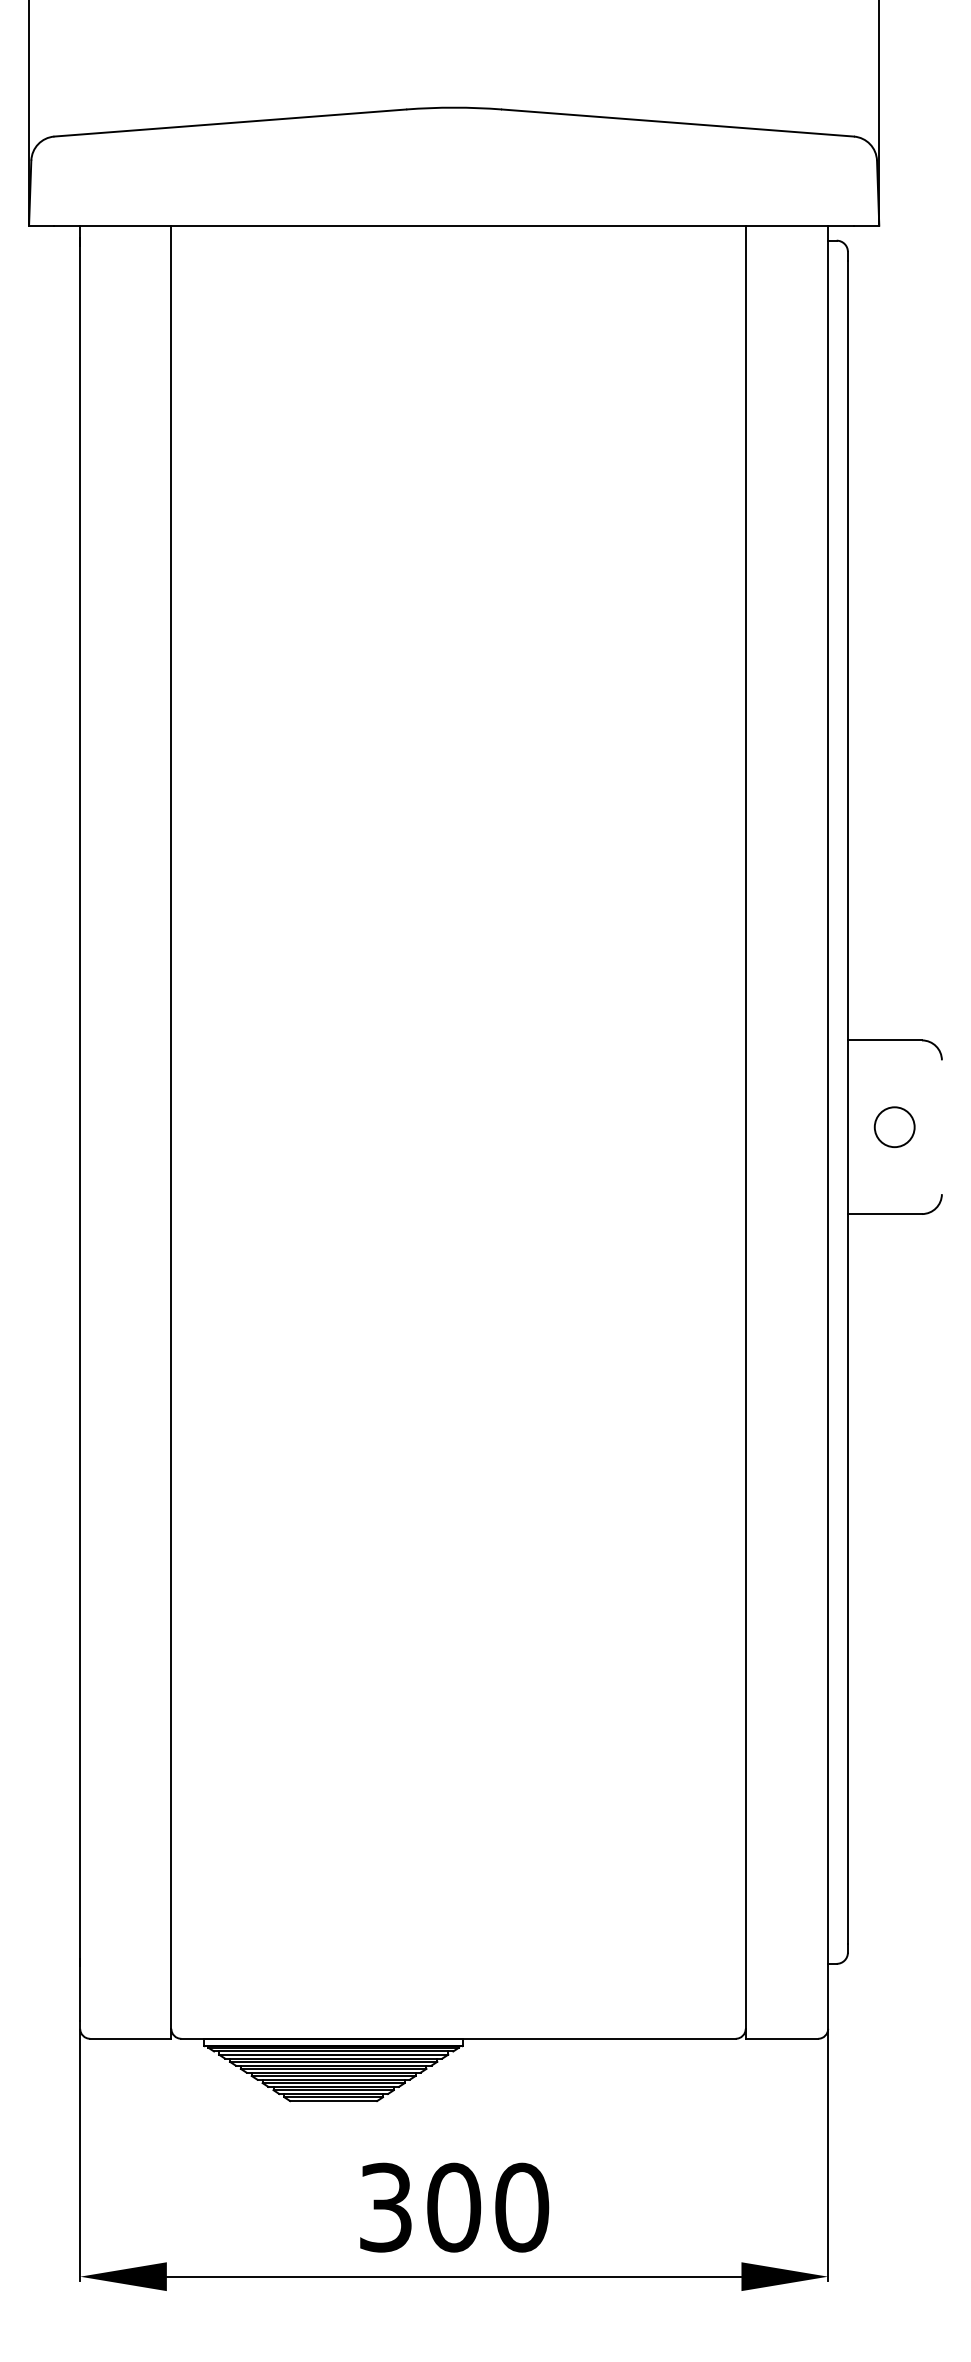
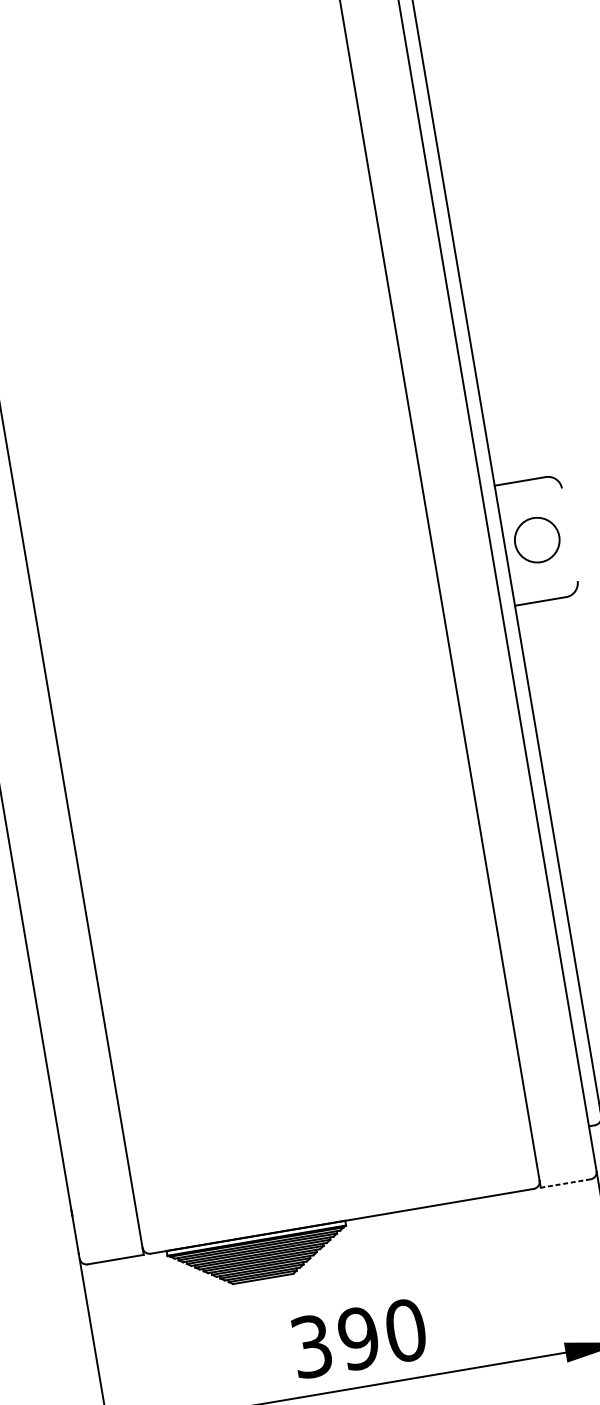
circle: (894, 1127) -> (537, 540), size x1.6
line: (781, 2038) -> (565, 1183), solid -> dashed
text: (454, 2207) -> (359, 1338), 300 -> 390

